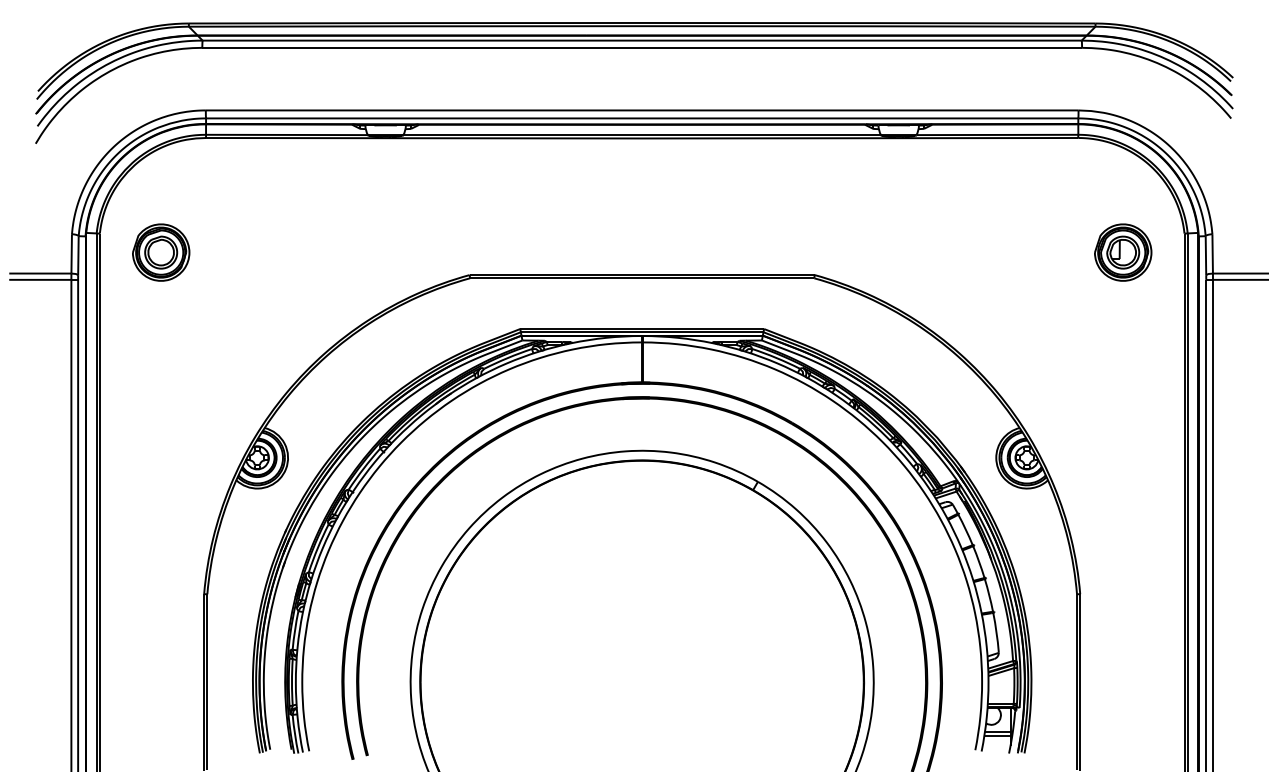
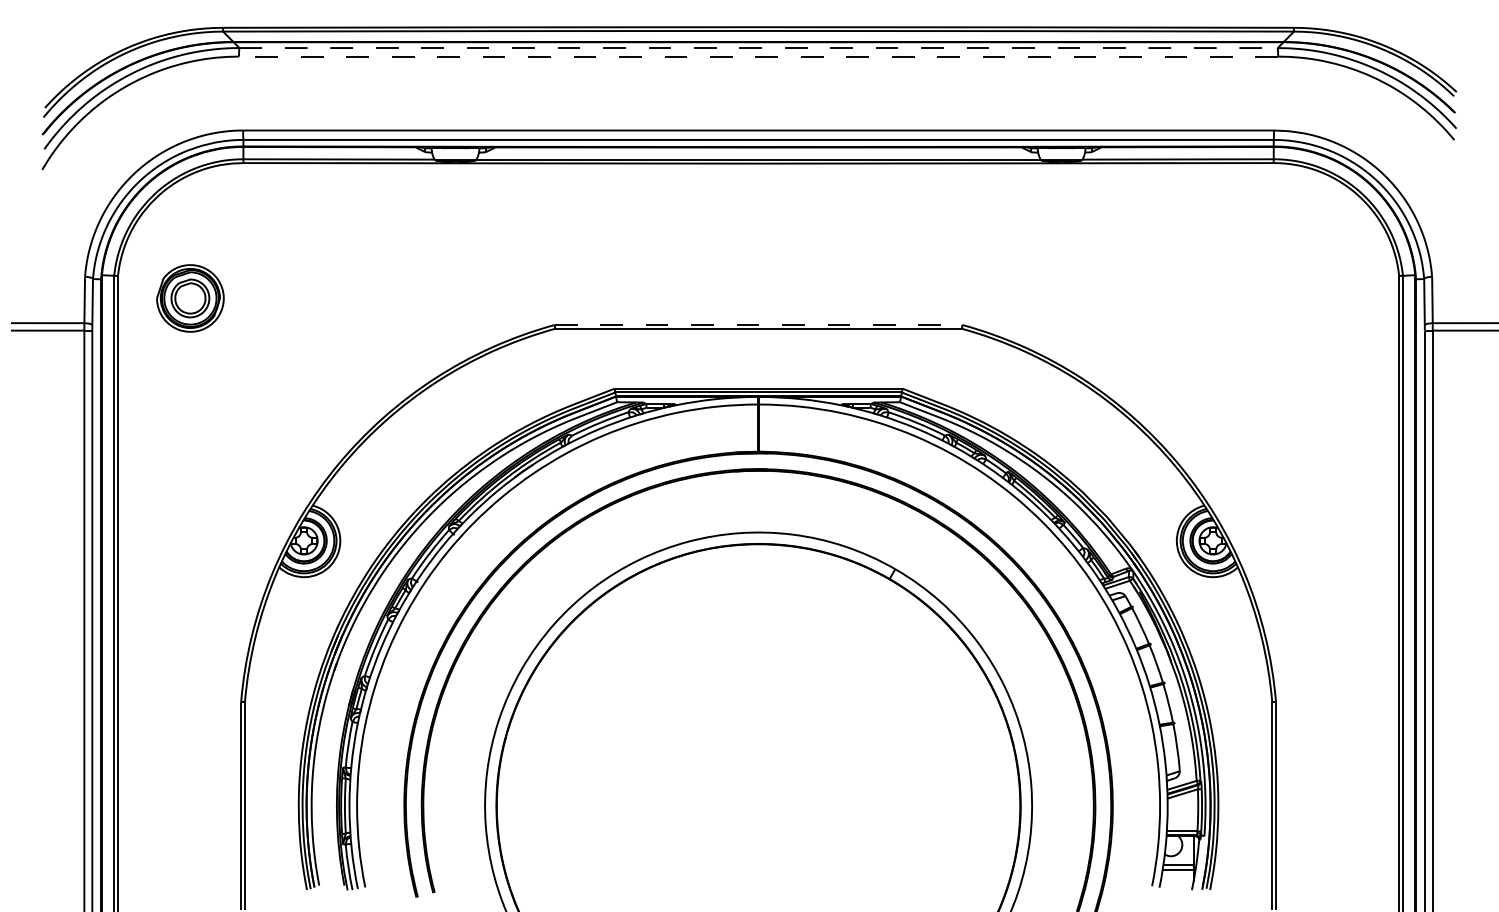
line: (642, 41) -> (759, 48), solid -> dashed
line: (642, 47) -> (758, 56), solid -> dashed
part: (1122, 252) -> (1326, 298), removed
line: (642, 274) -> (758, 324), solid -> dashed

